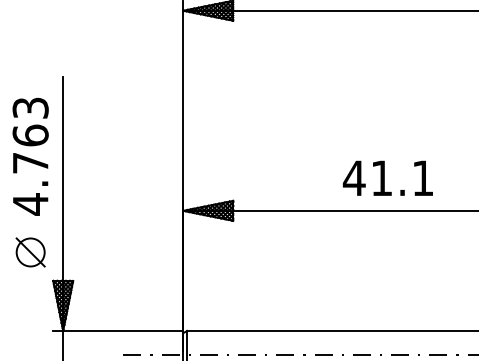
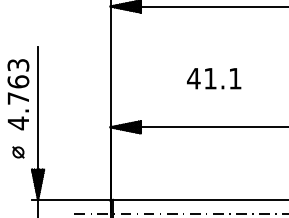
text: (388, 178) -> (214, 78), moved
part: (30, 252) -> (18, 152), size x0.6

